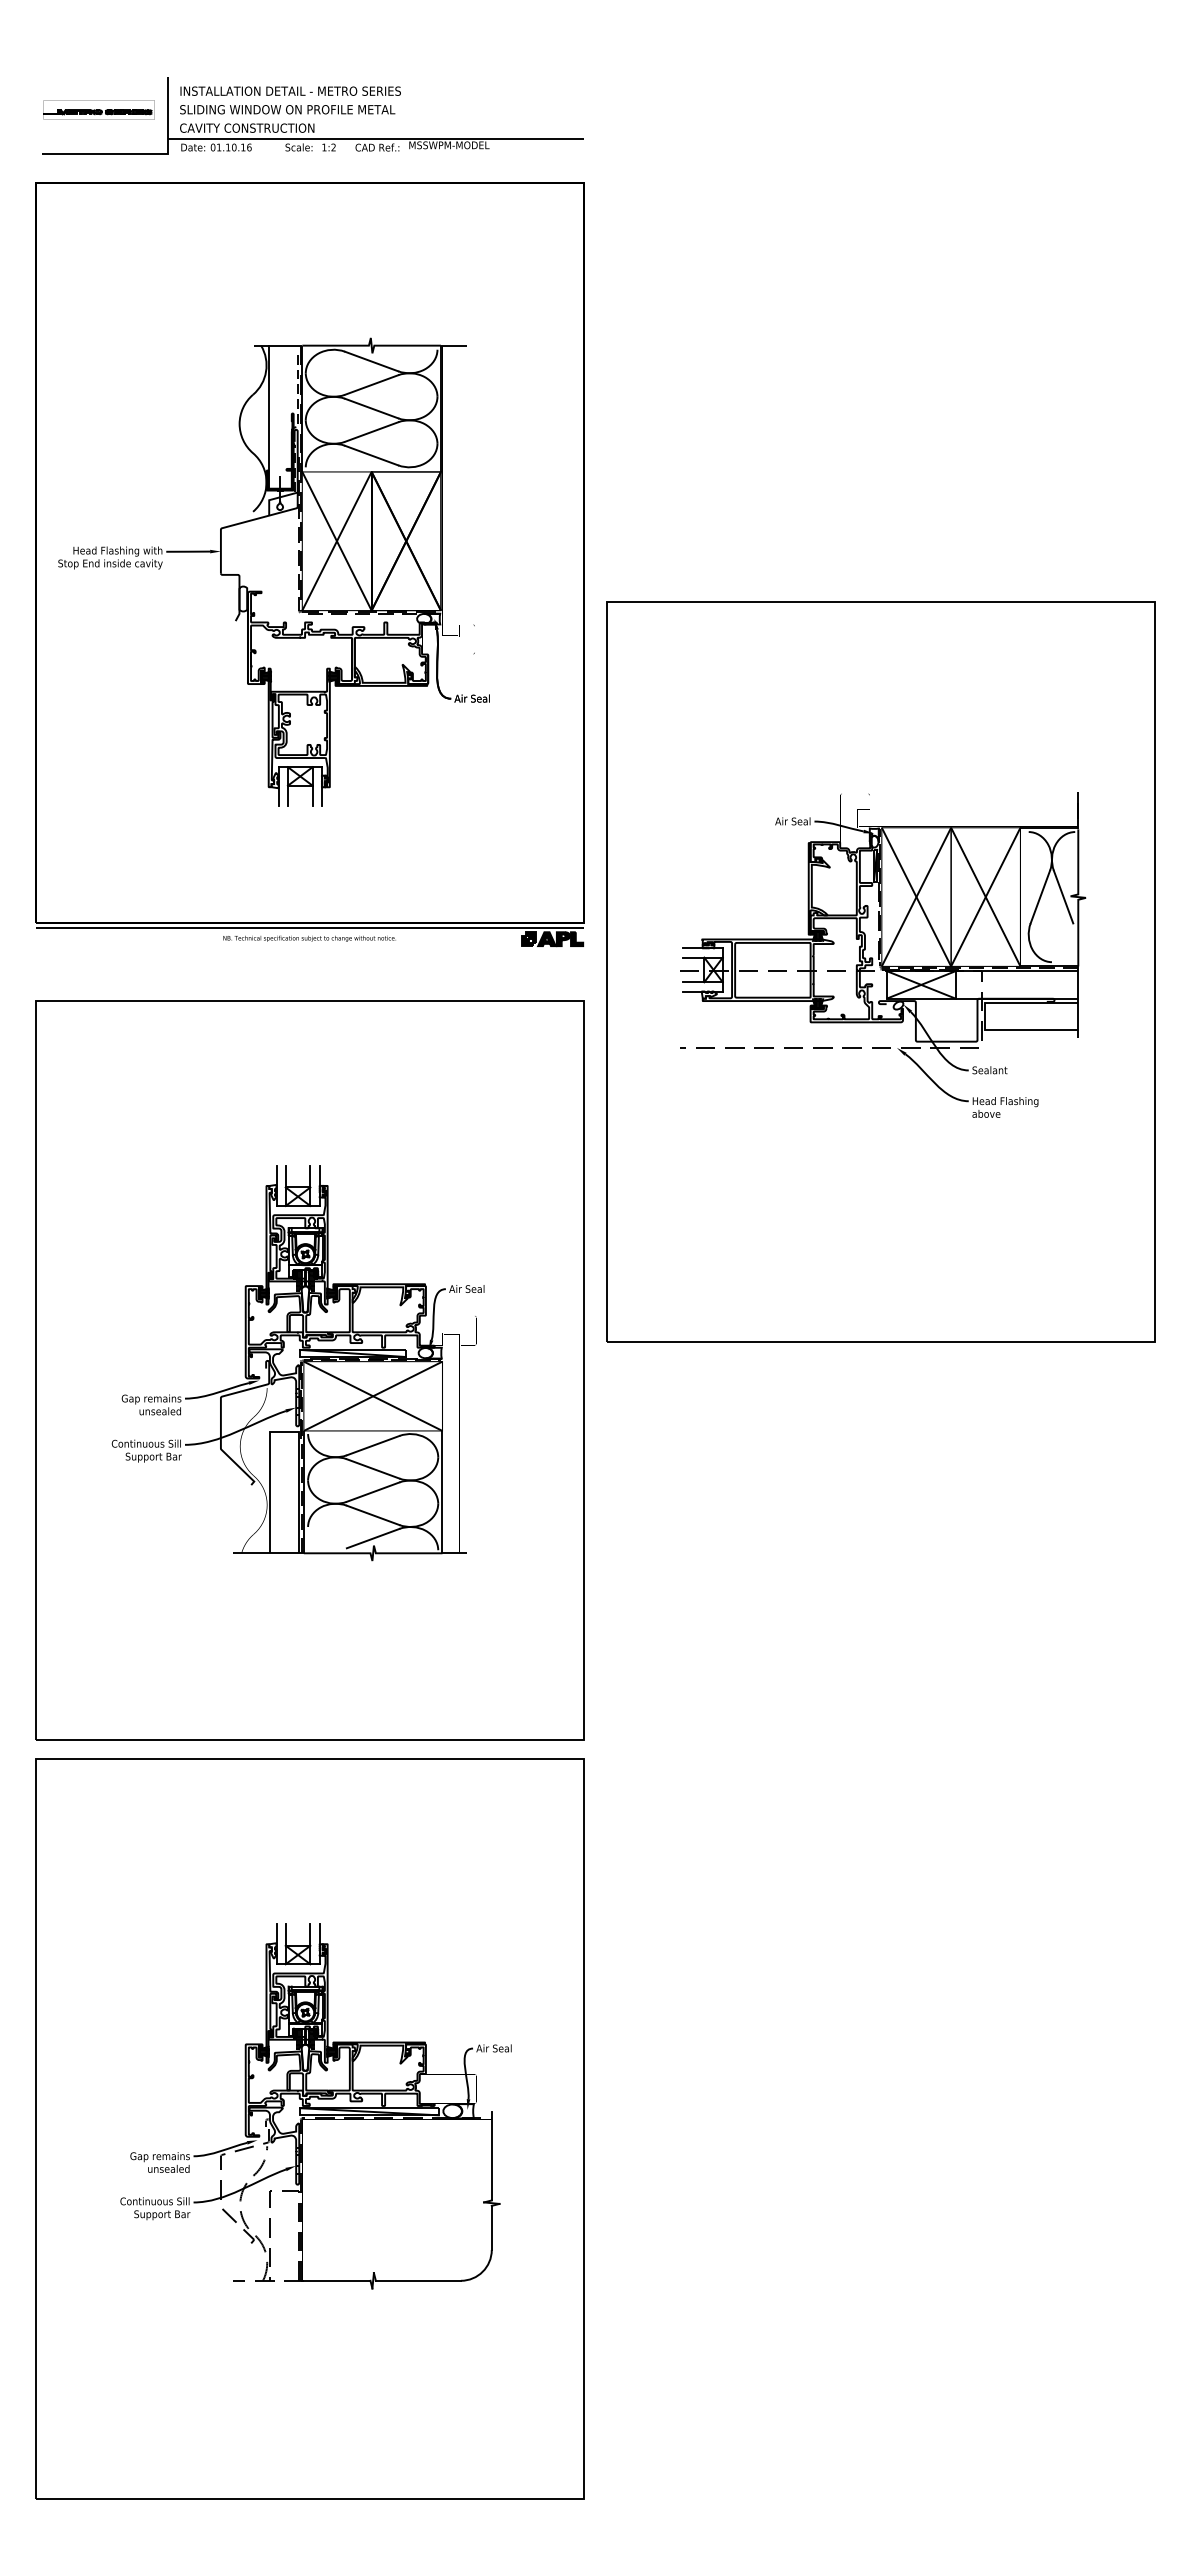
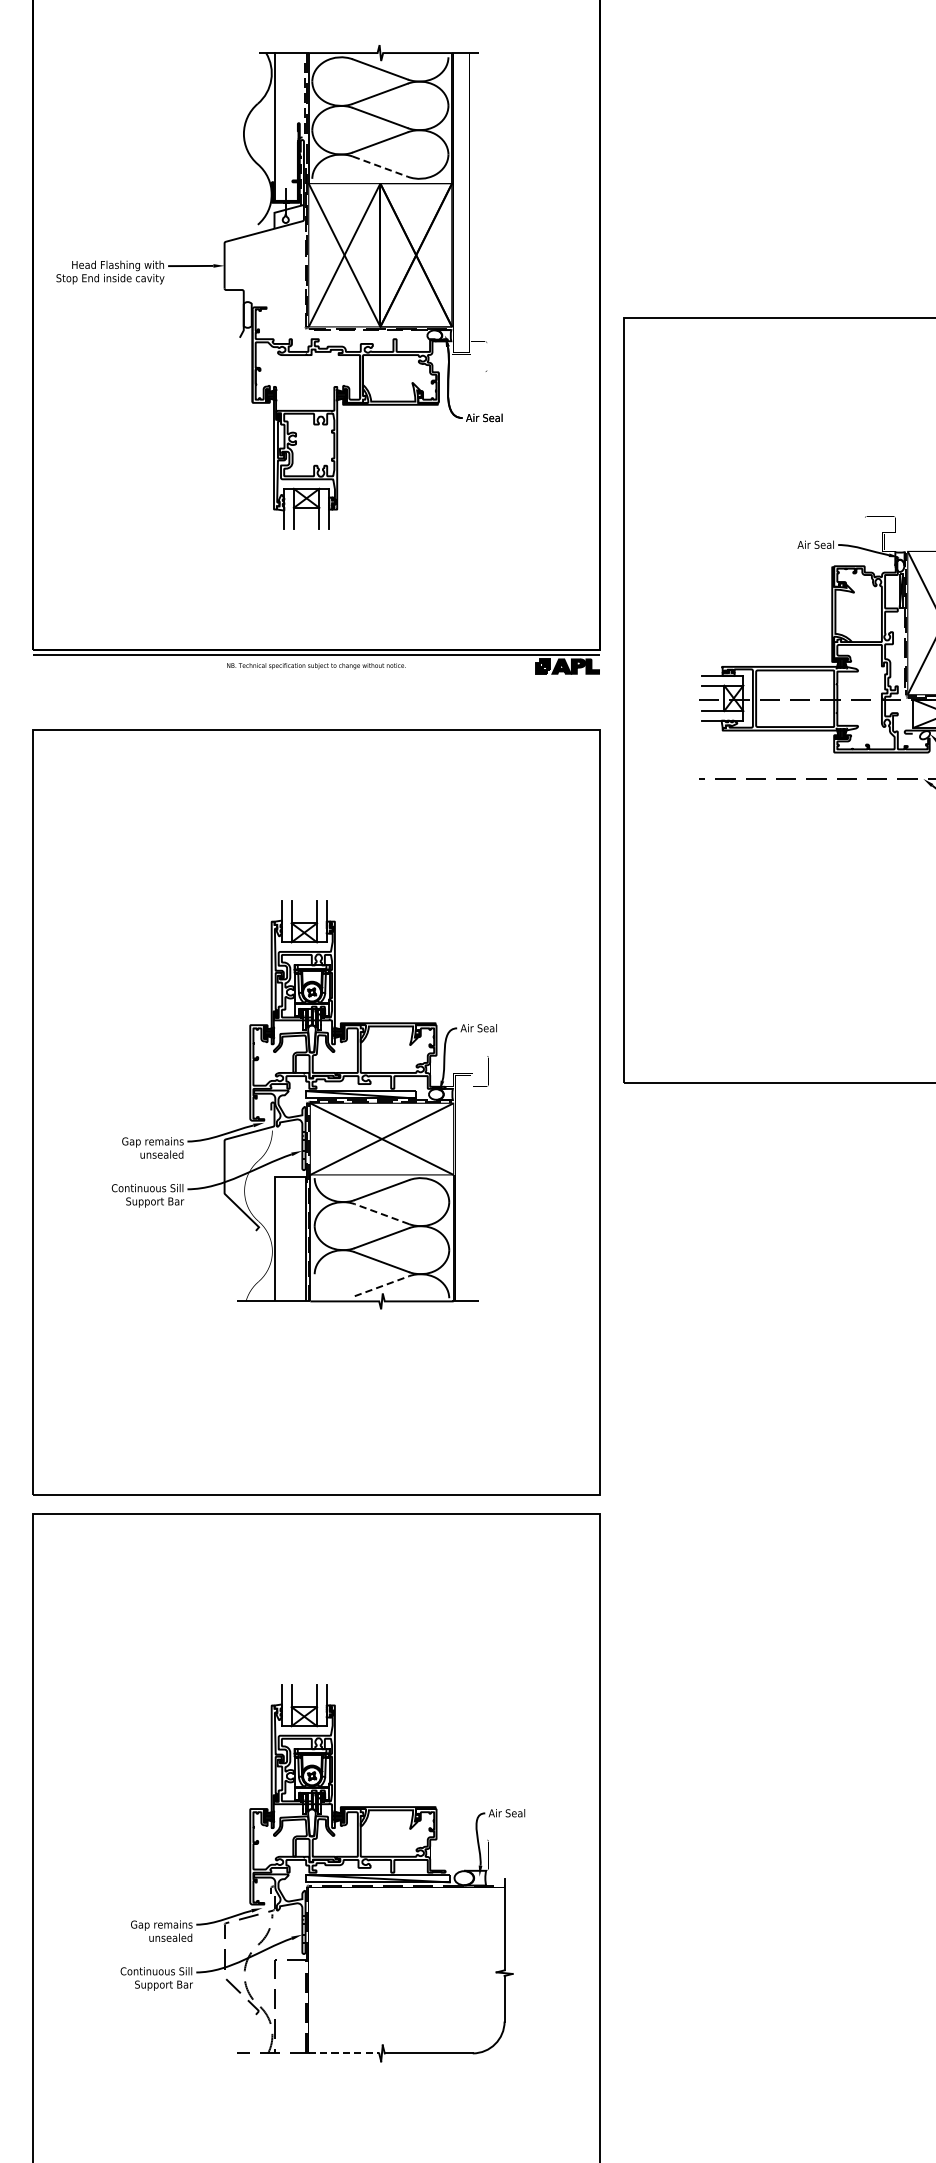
line: (372, 455) -> (381, 166), solid -> dashed
line: (372, 1468) -> (381, 1213), solid -> dashed
line: (373, 1538) -> (382, 1286), solid -> dashed
line: (336, 2280) -> (344, 2053), solid -> dashed

